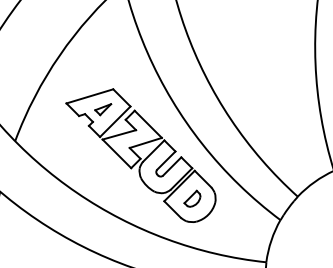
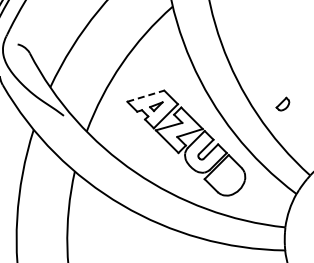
line: (90, 96) -> (146, 96), solid -> dashed
part: (191, 197) -> (282, 103), moved

